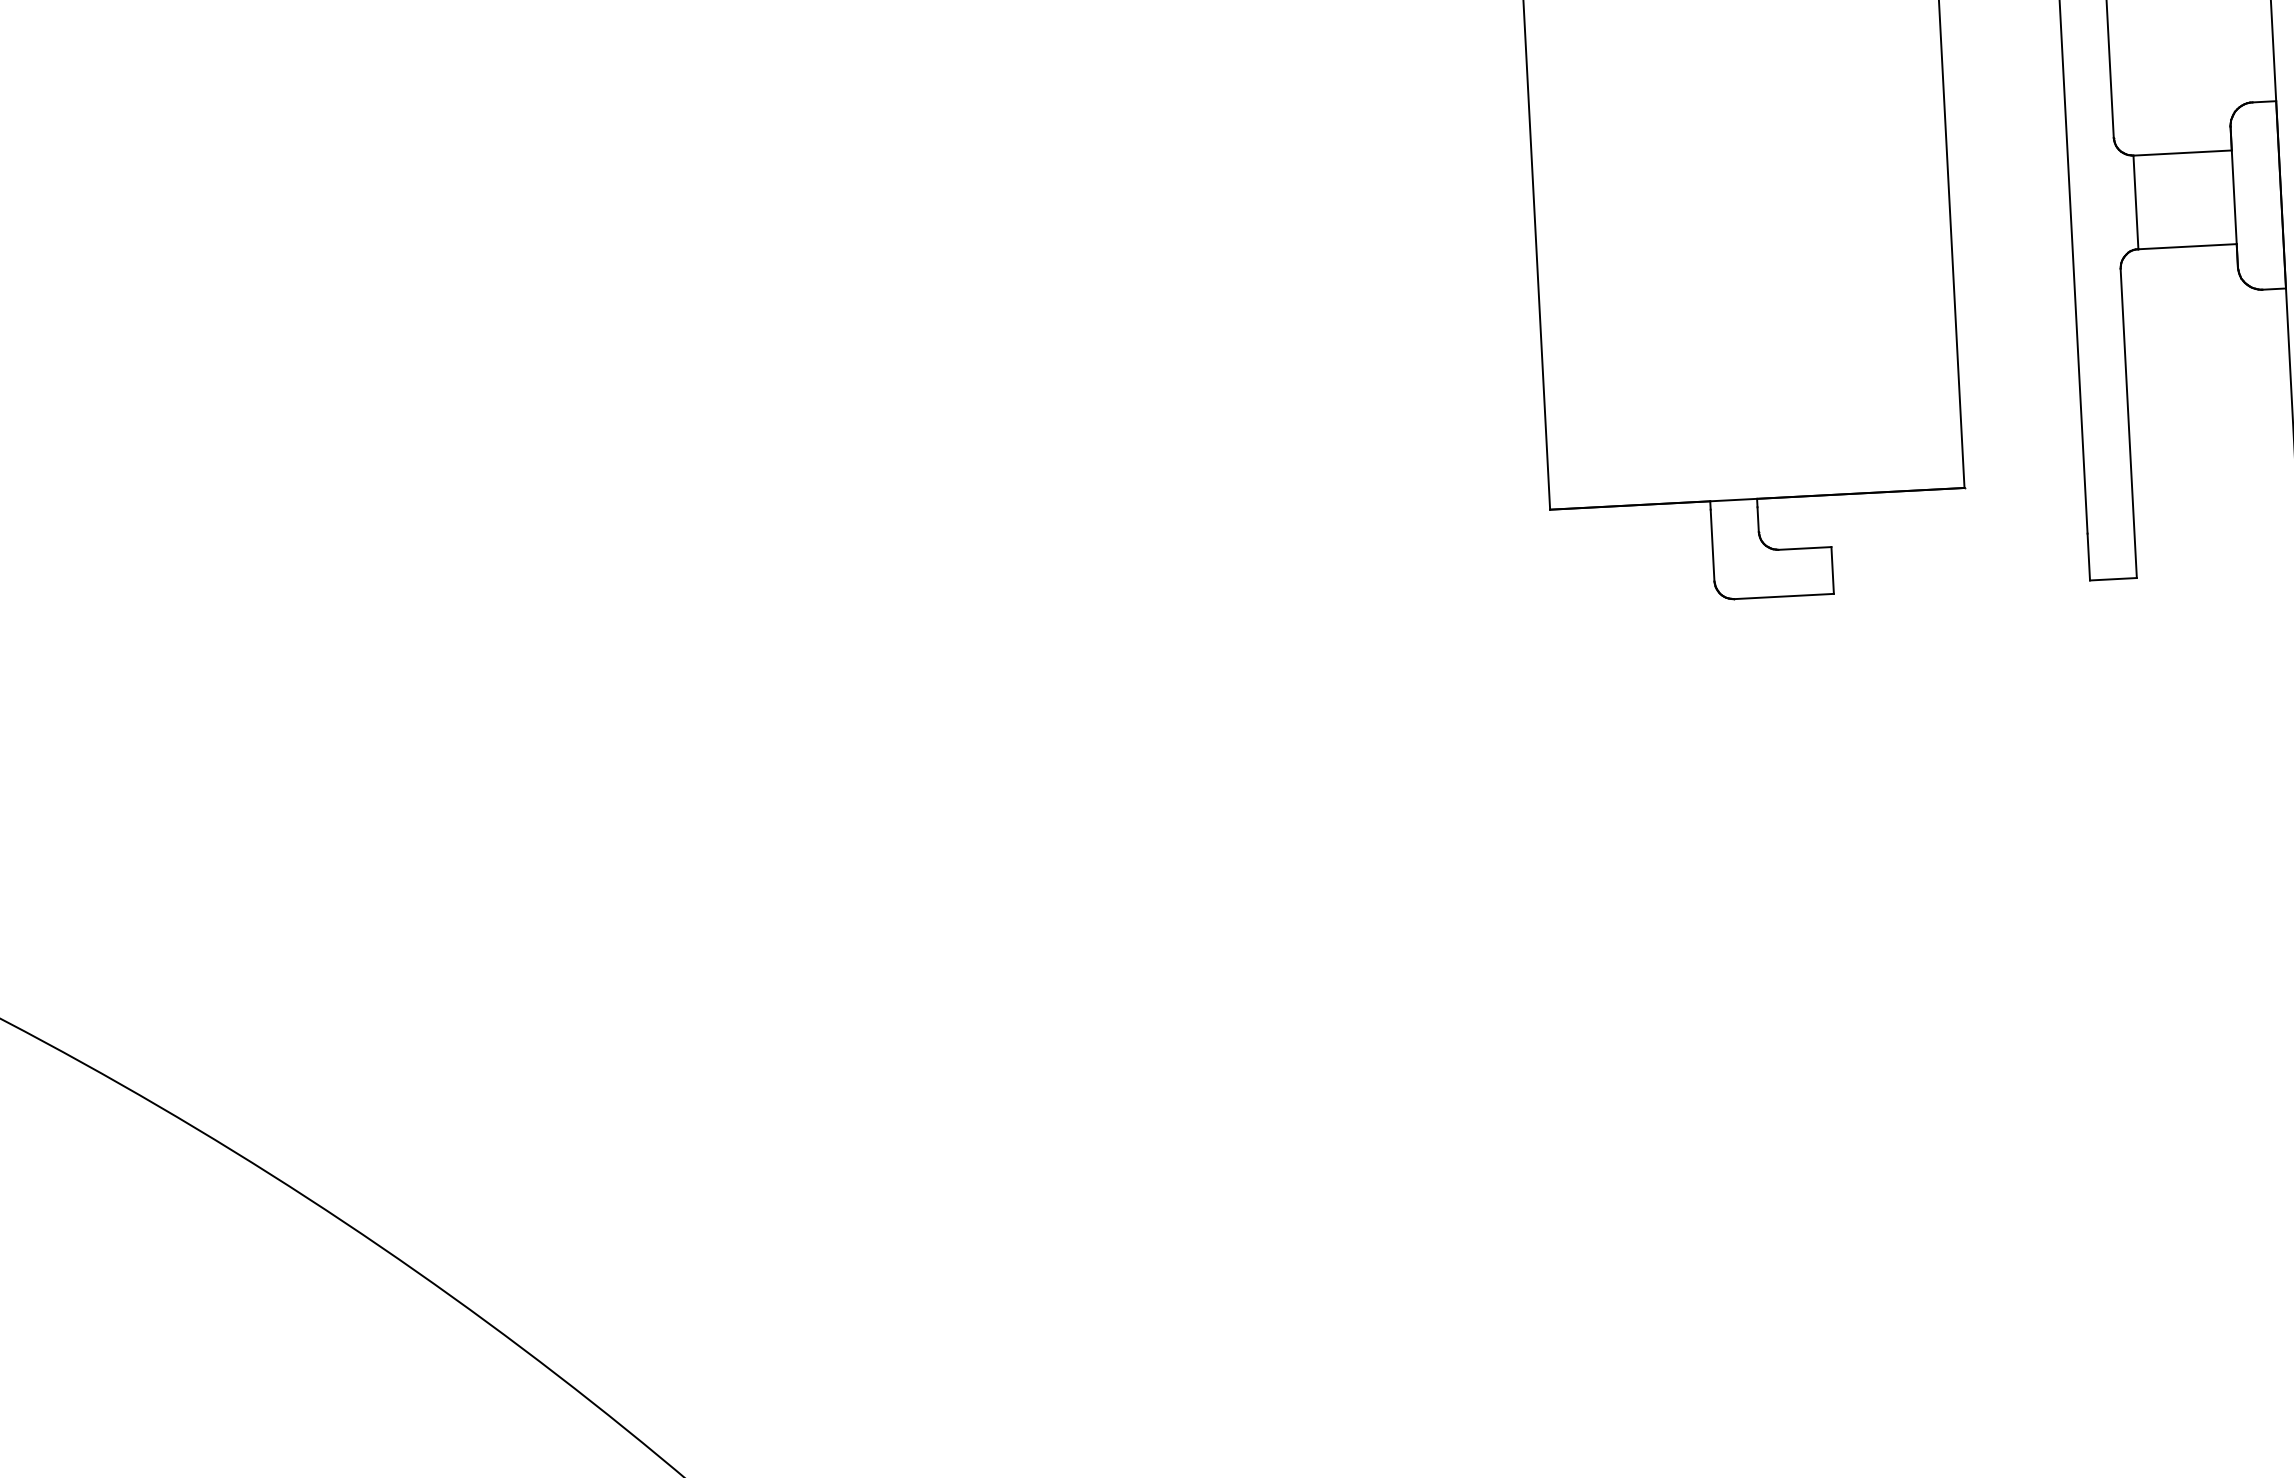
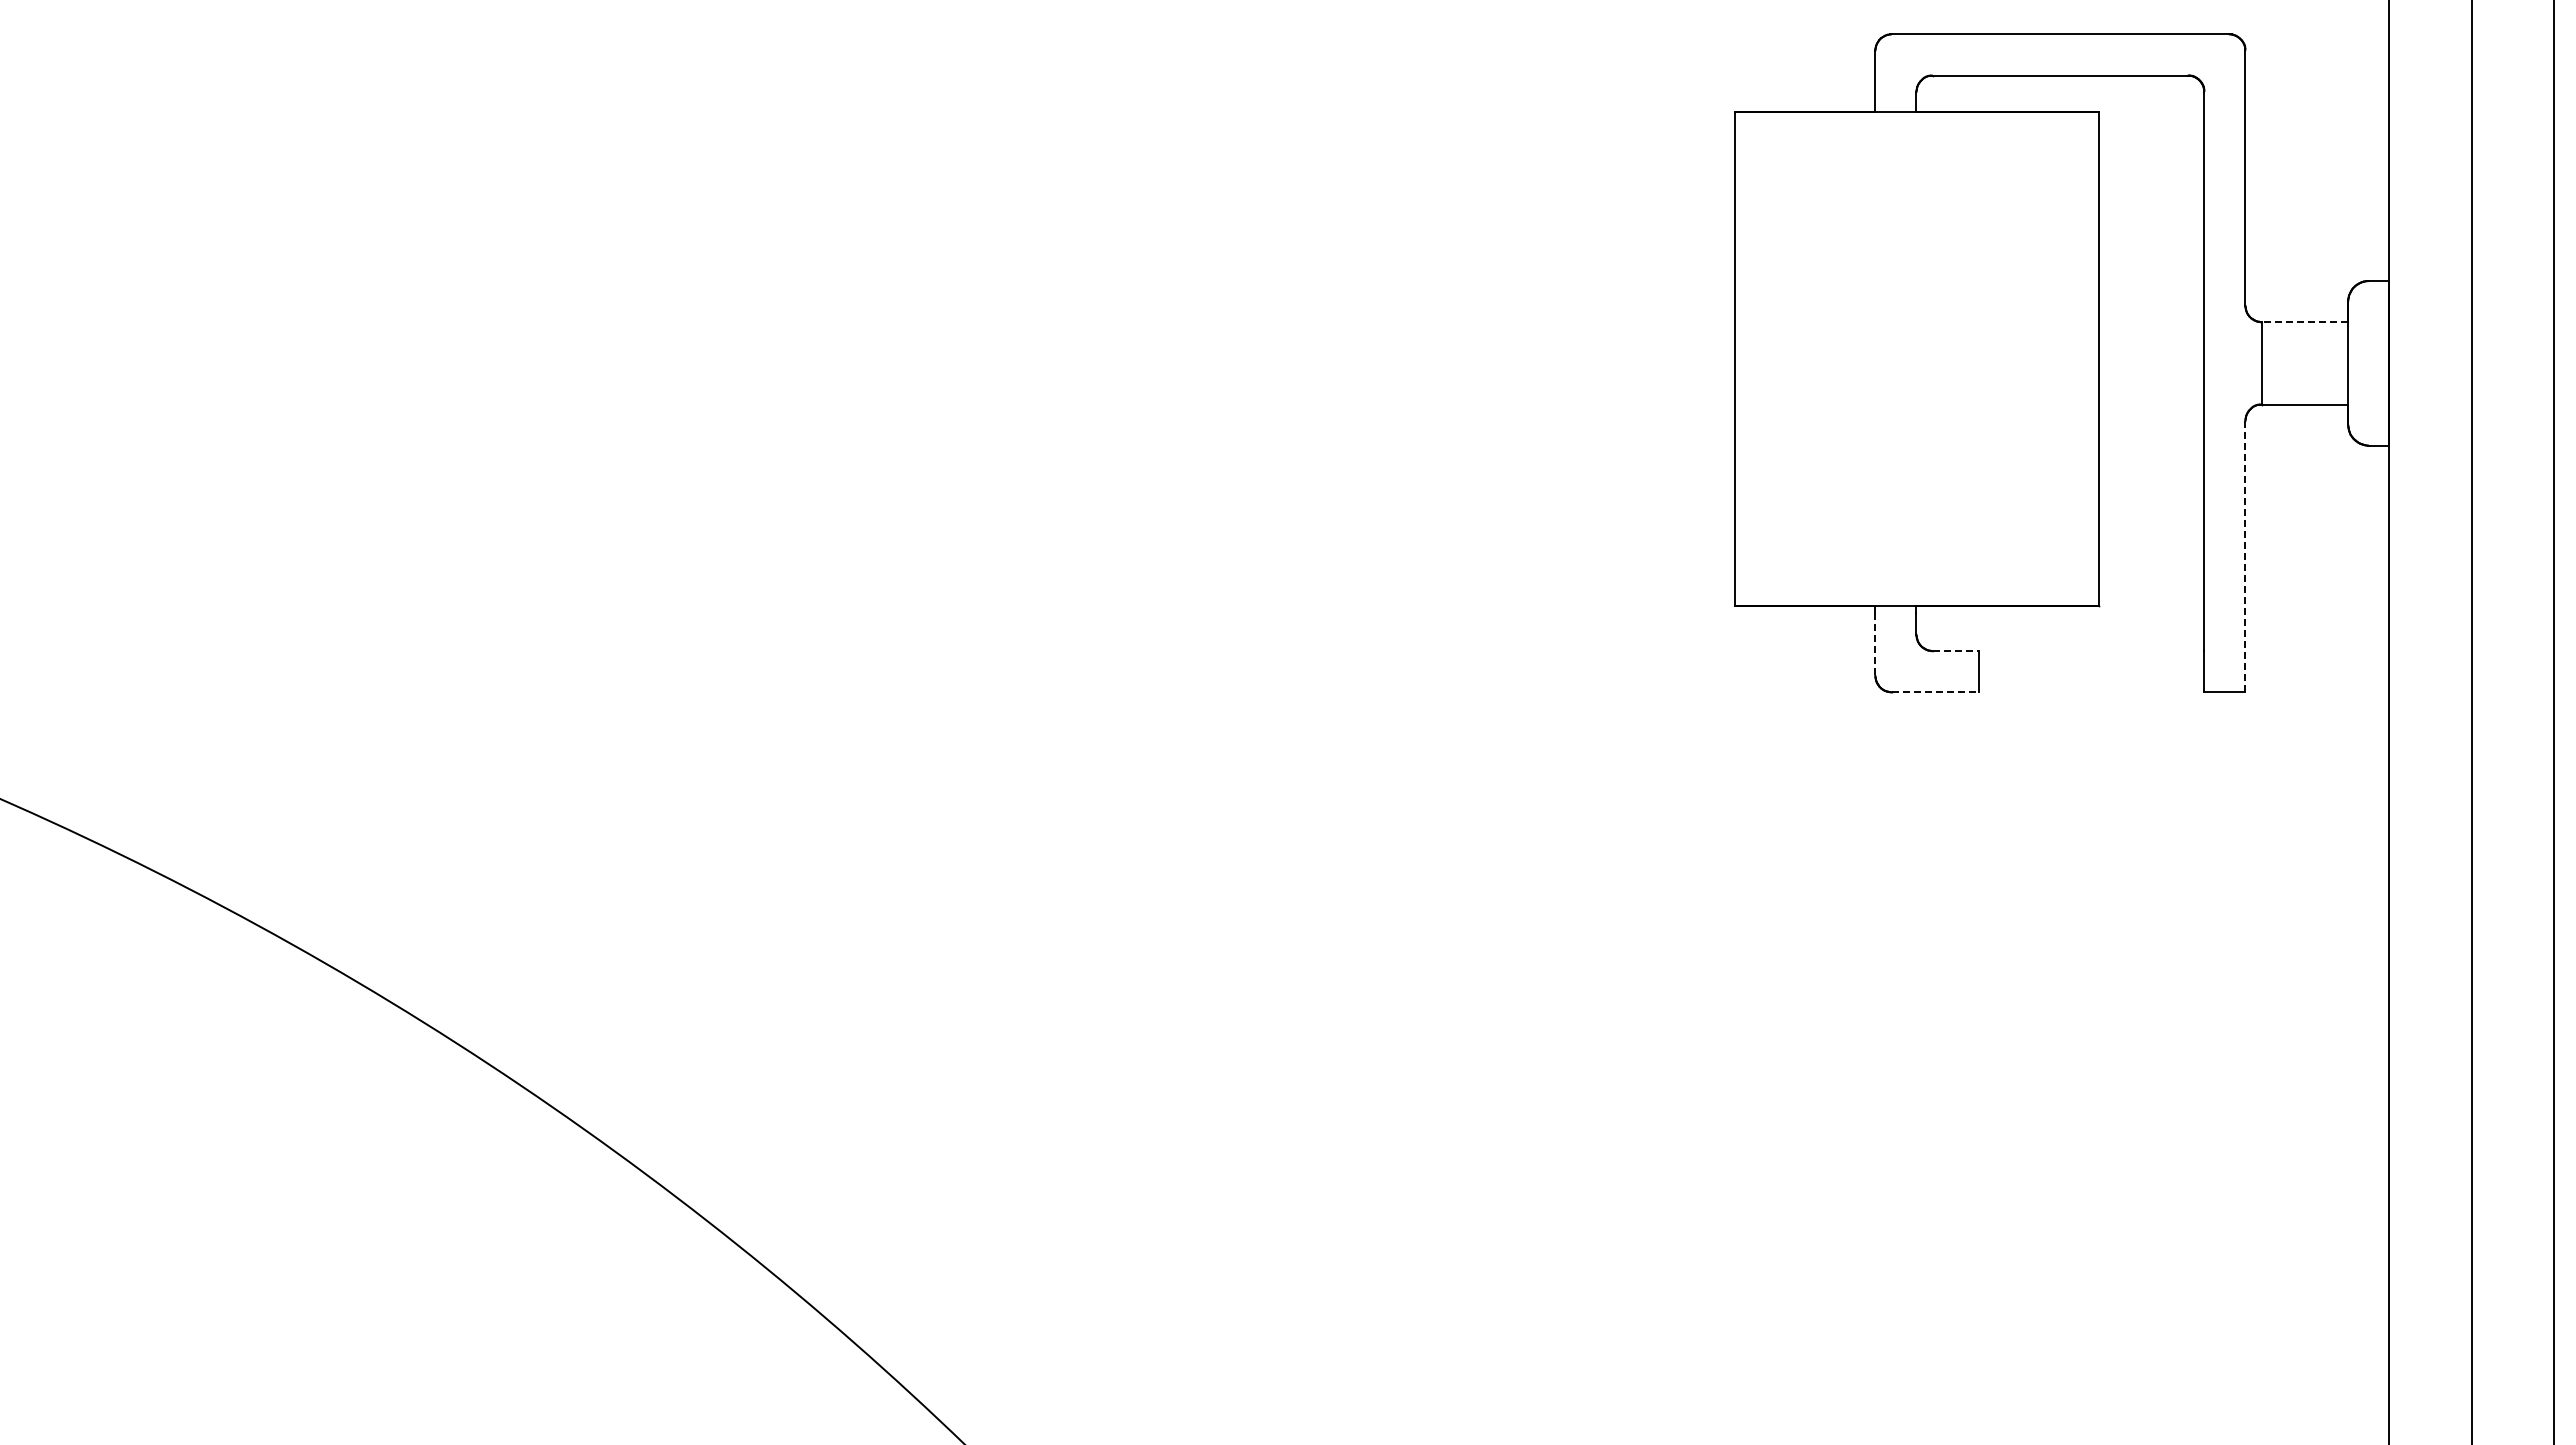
line: (2182, 153) -> (2304, 322), solid -> dashed
line: (2128, 423) -> (2245, 556), solid -> dashed
line: (1712, 545) -> (1875, 644), solid -> dashed
line: (1805, 548) -> (1956, 651), solid -> dashed
line: (1783, 596) -> (1935, 692), solid -> dashed

